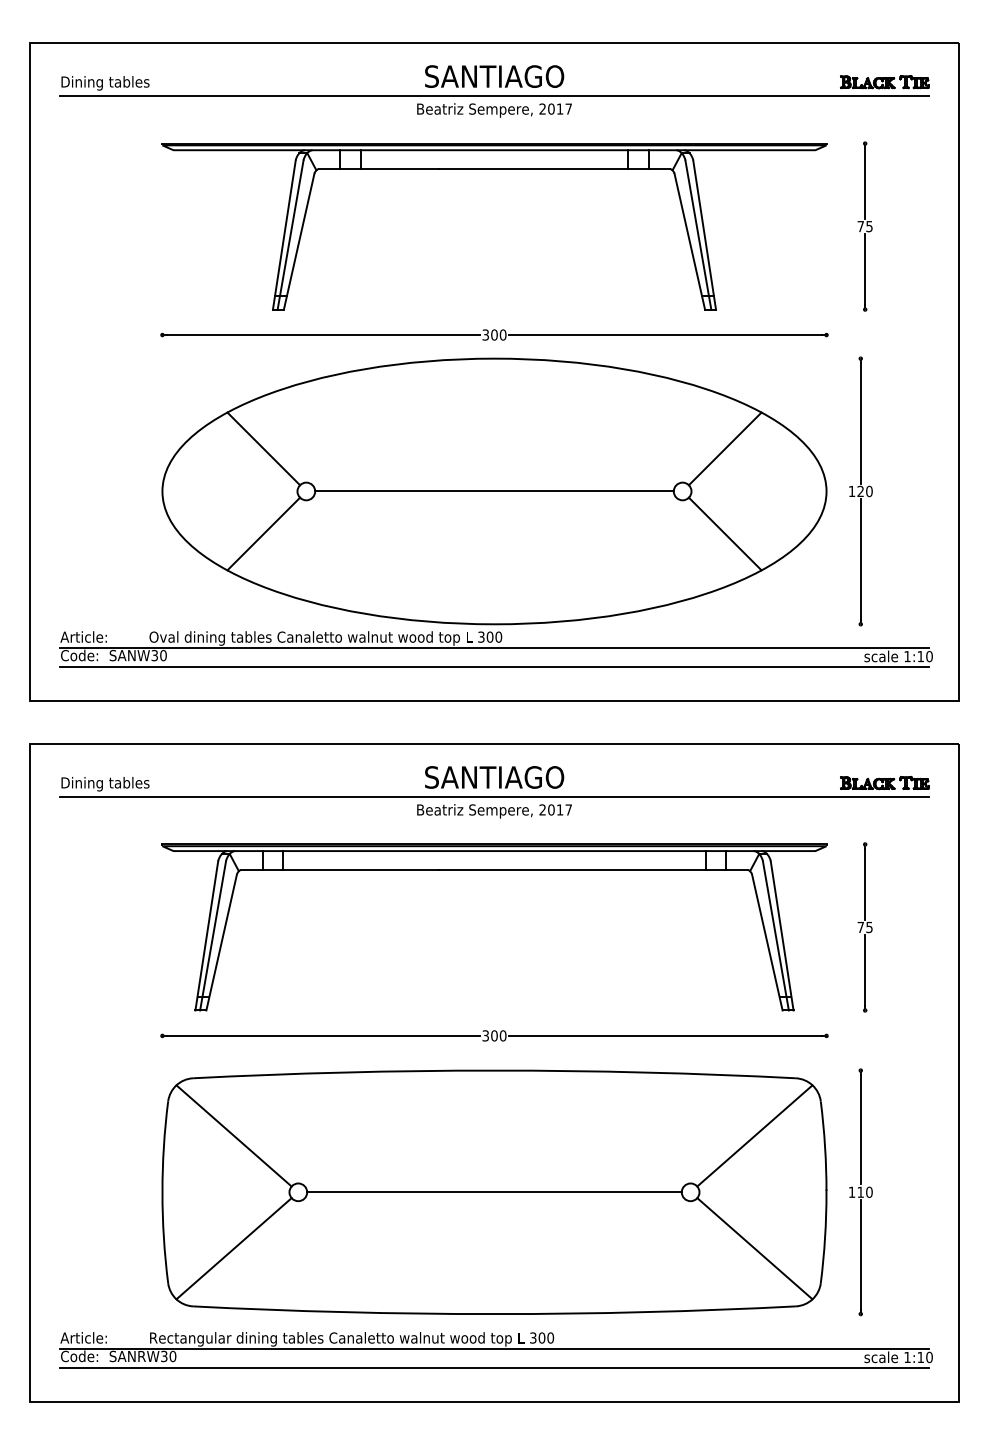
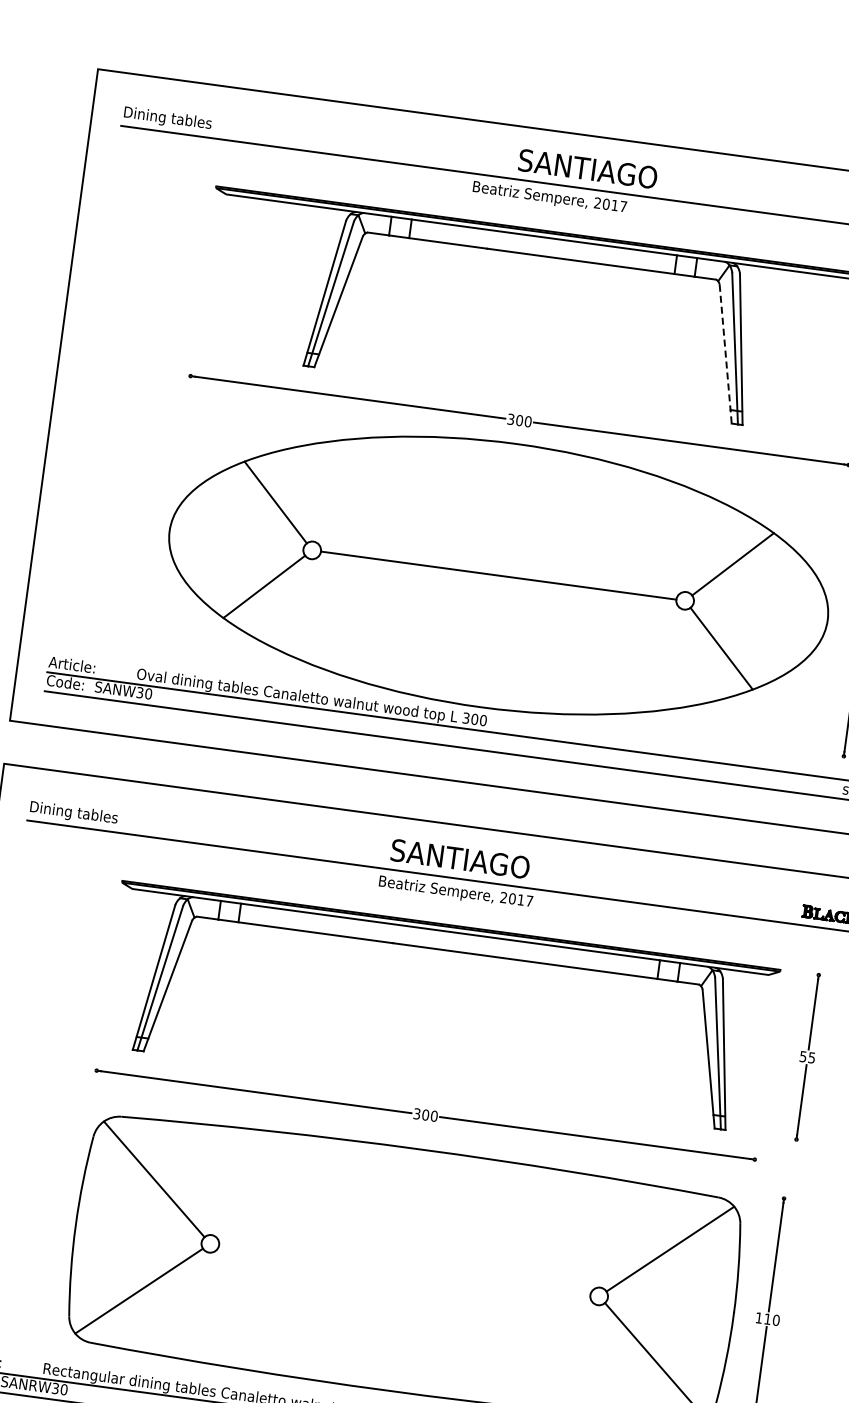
text: (494, 76) -> (587, 168), moved
line: (689, 241) -> (725, 354), solid -> dashed
text: (860, 927) -> (802, 1056), 75 -> 55
line: (494, 1192) -> (404, 1270), removed

